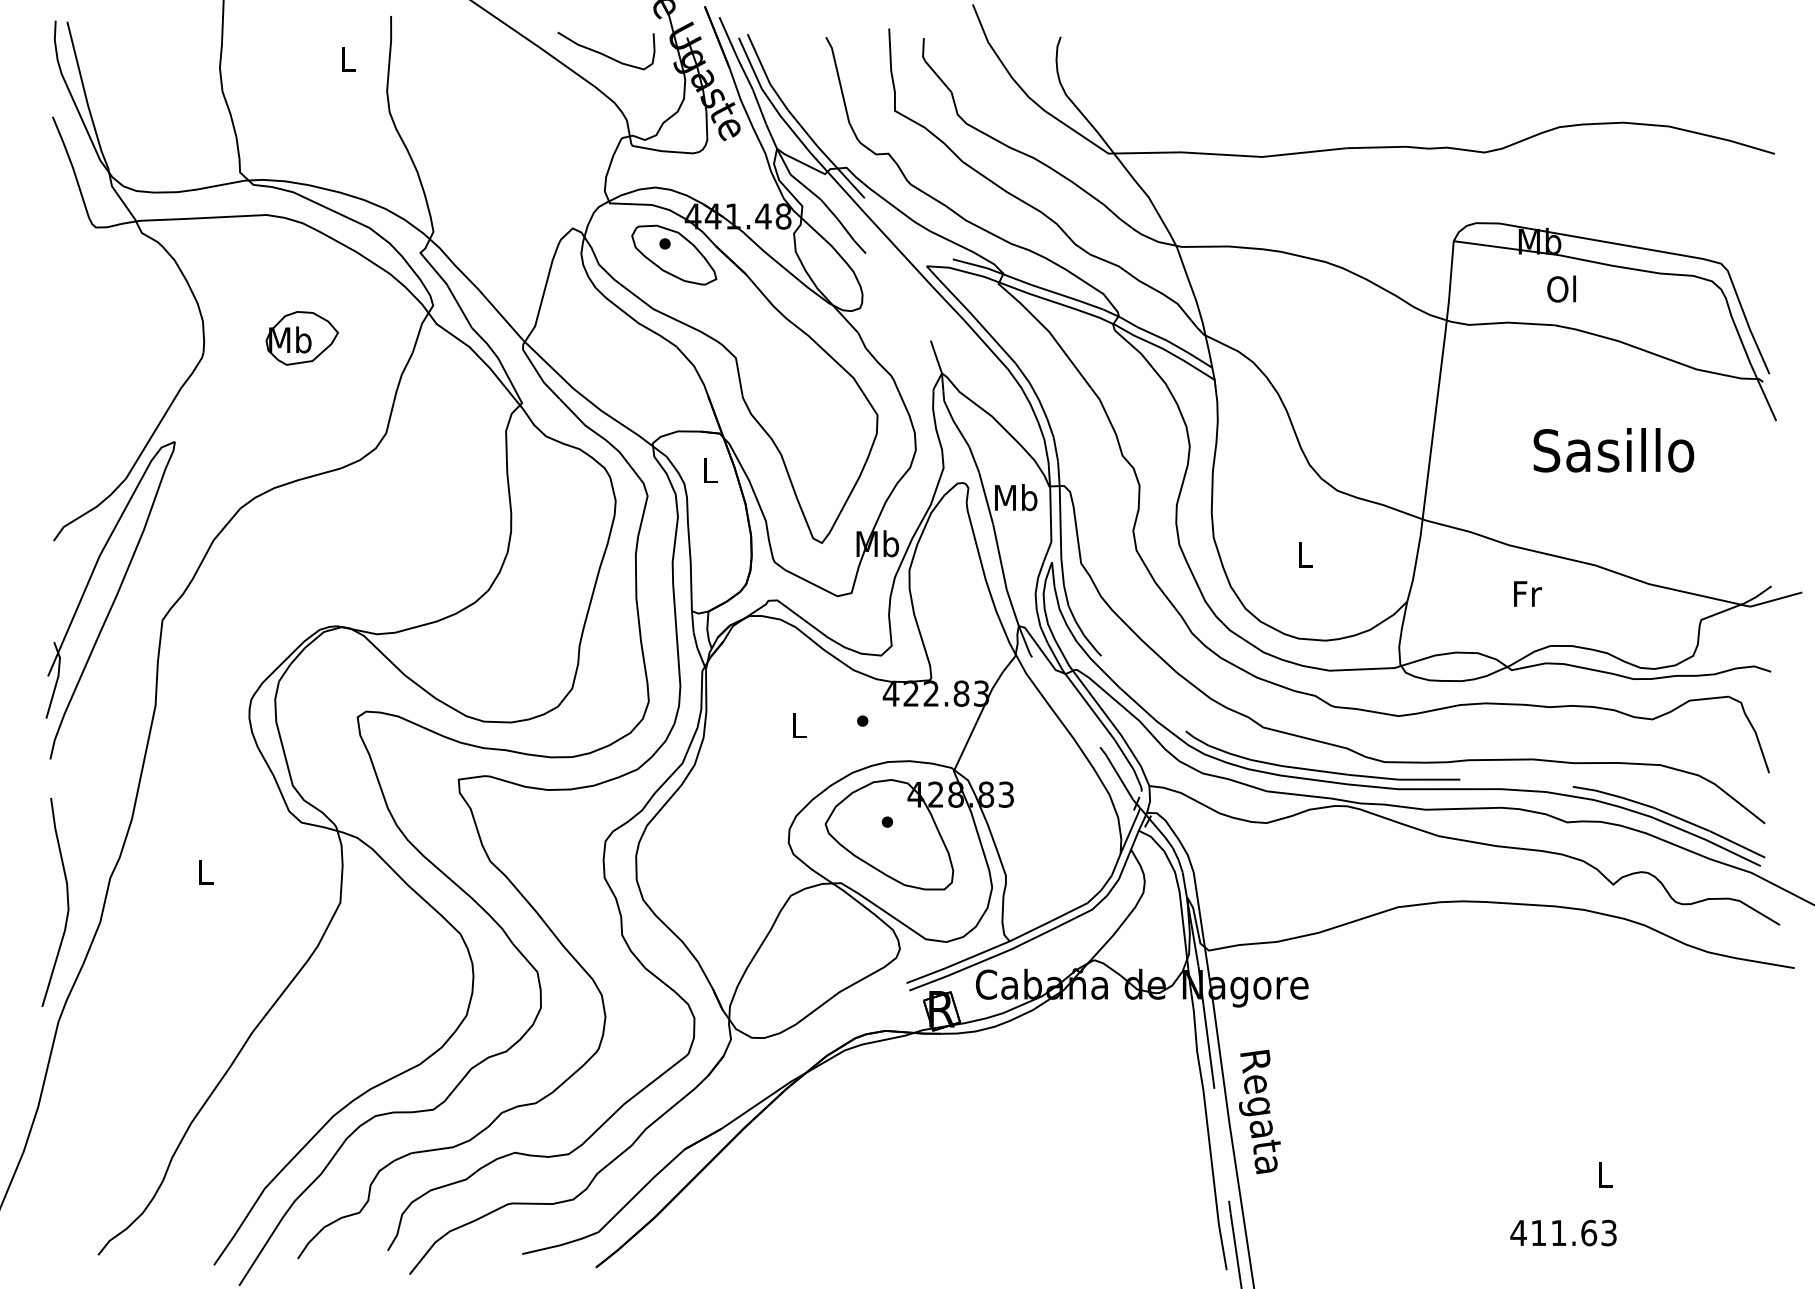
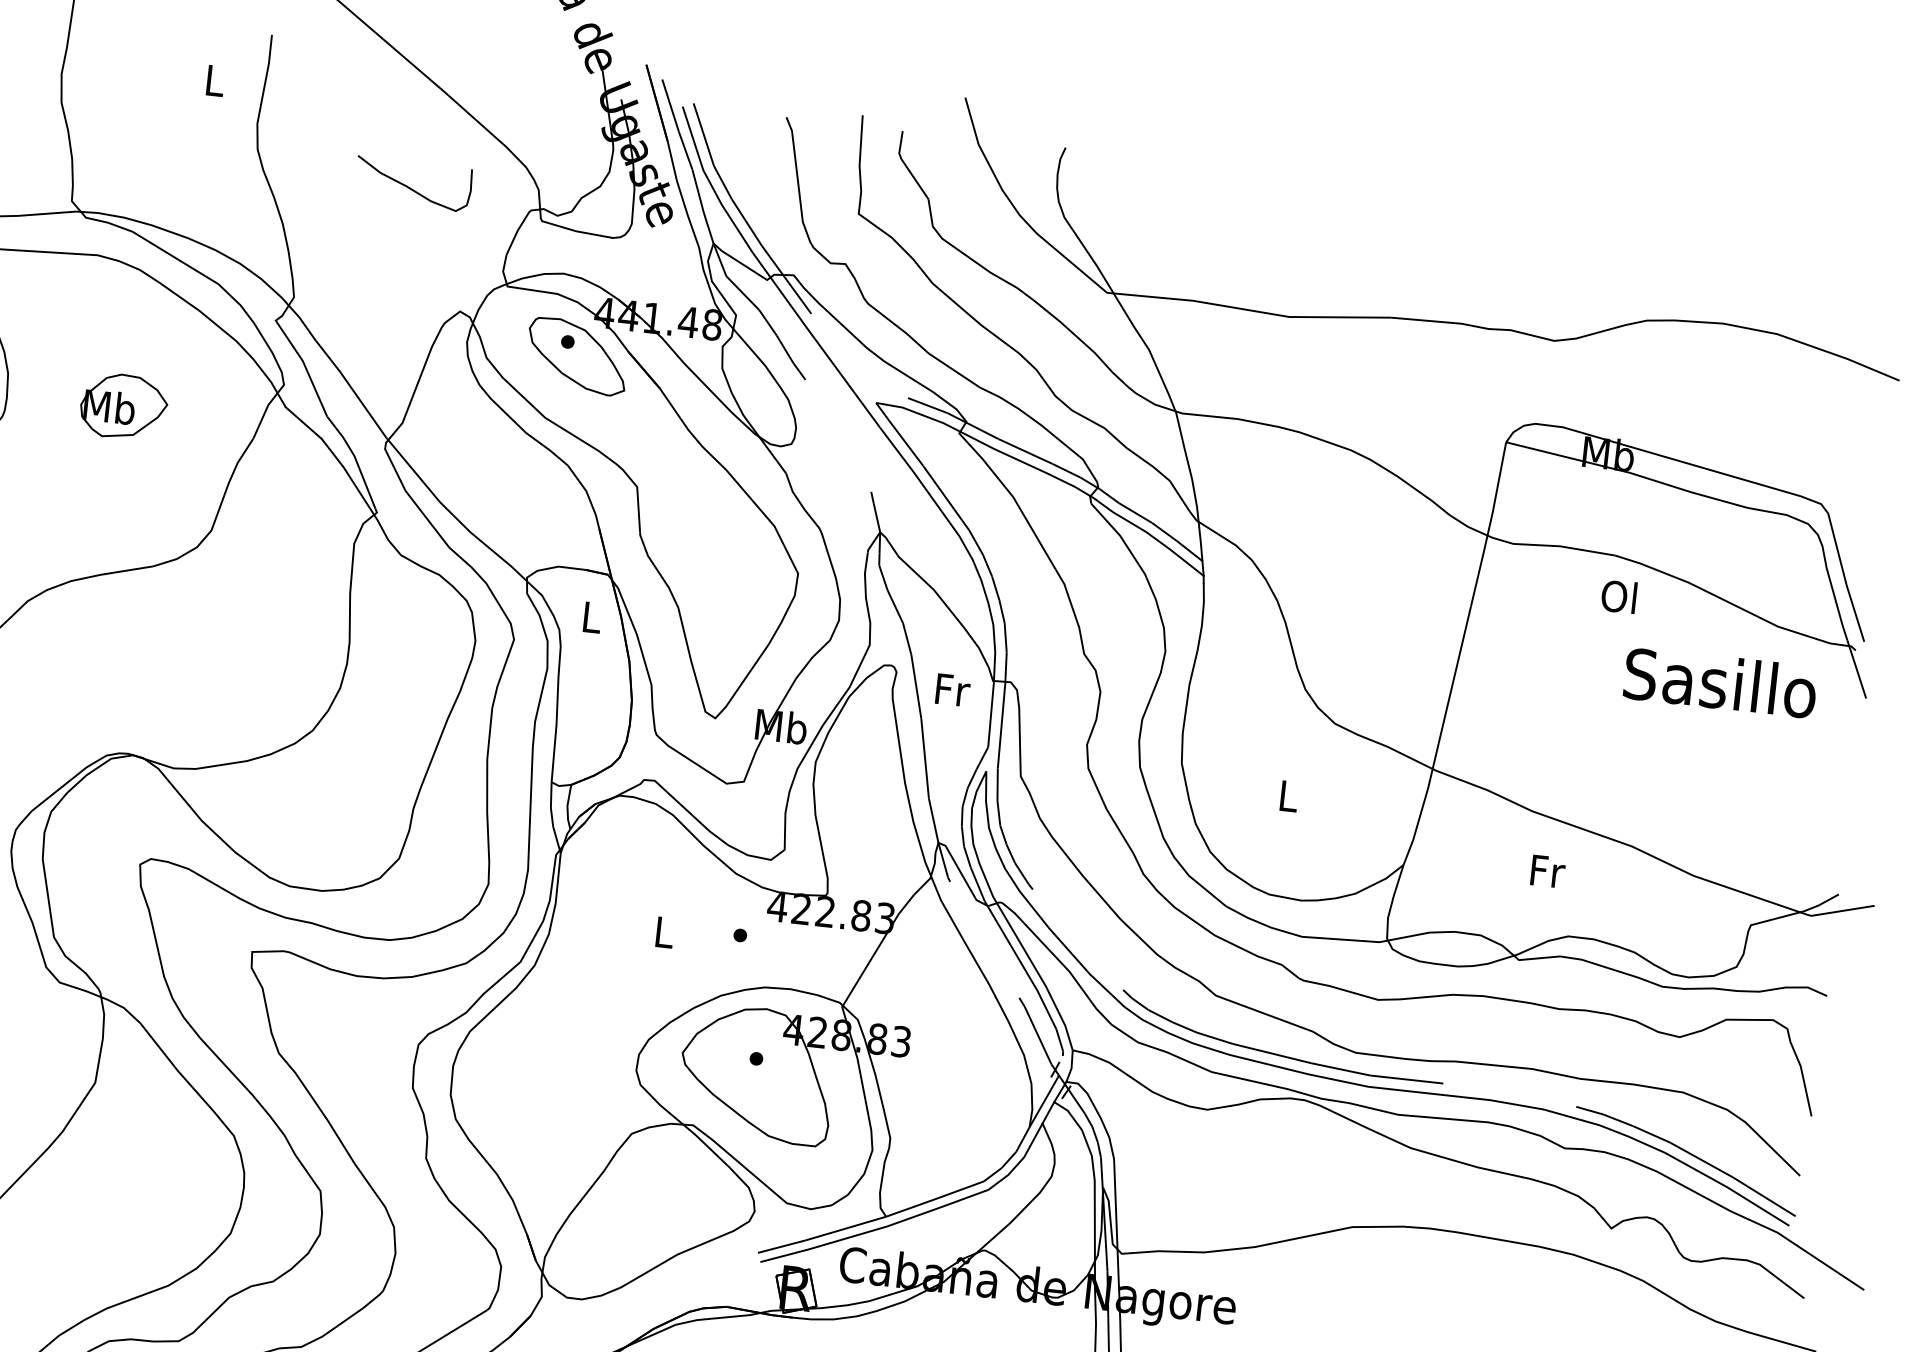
curve: (605, 54) -> (412, 188), moved
text: (1561, 288) -> (1618, 595), moved
text: (1613, 450) -> (1720, 682), moved
text: (1016, 497) -> (952, 689), Mb -> Fr

